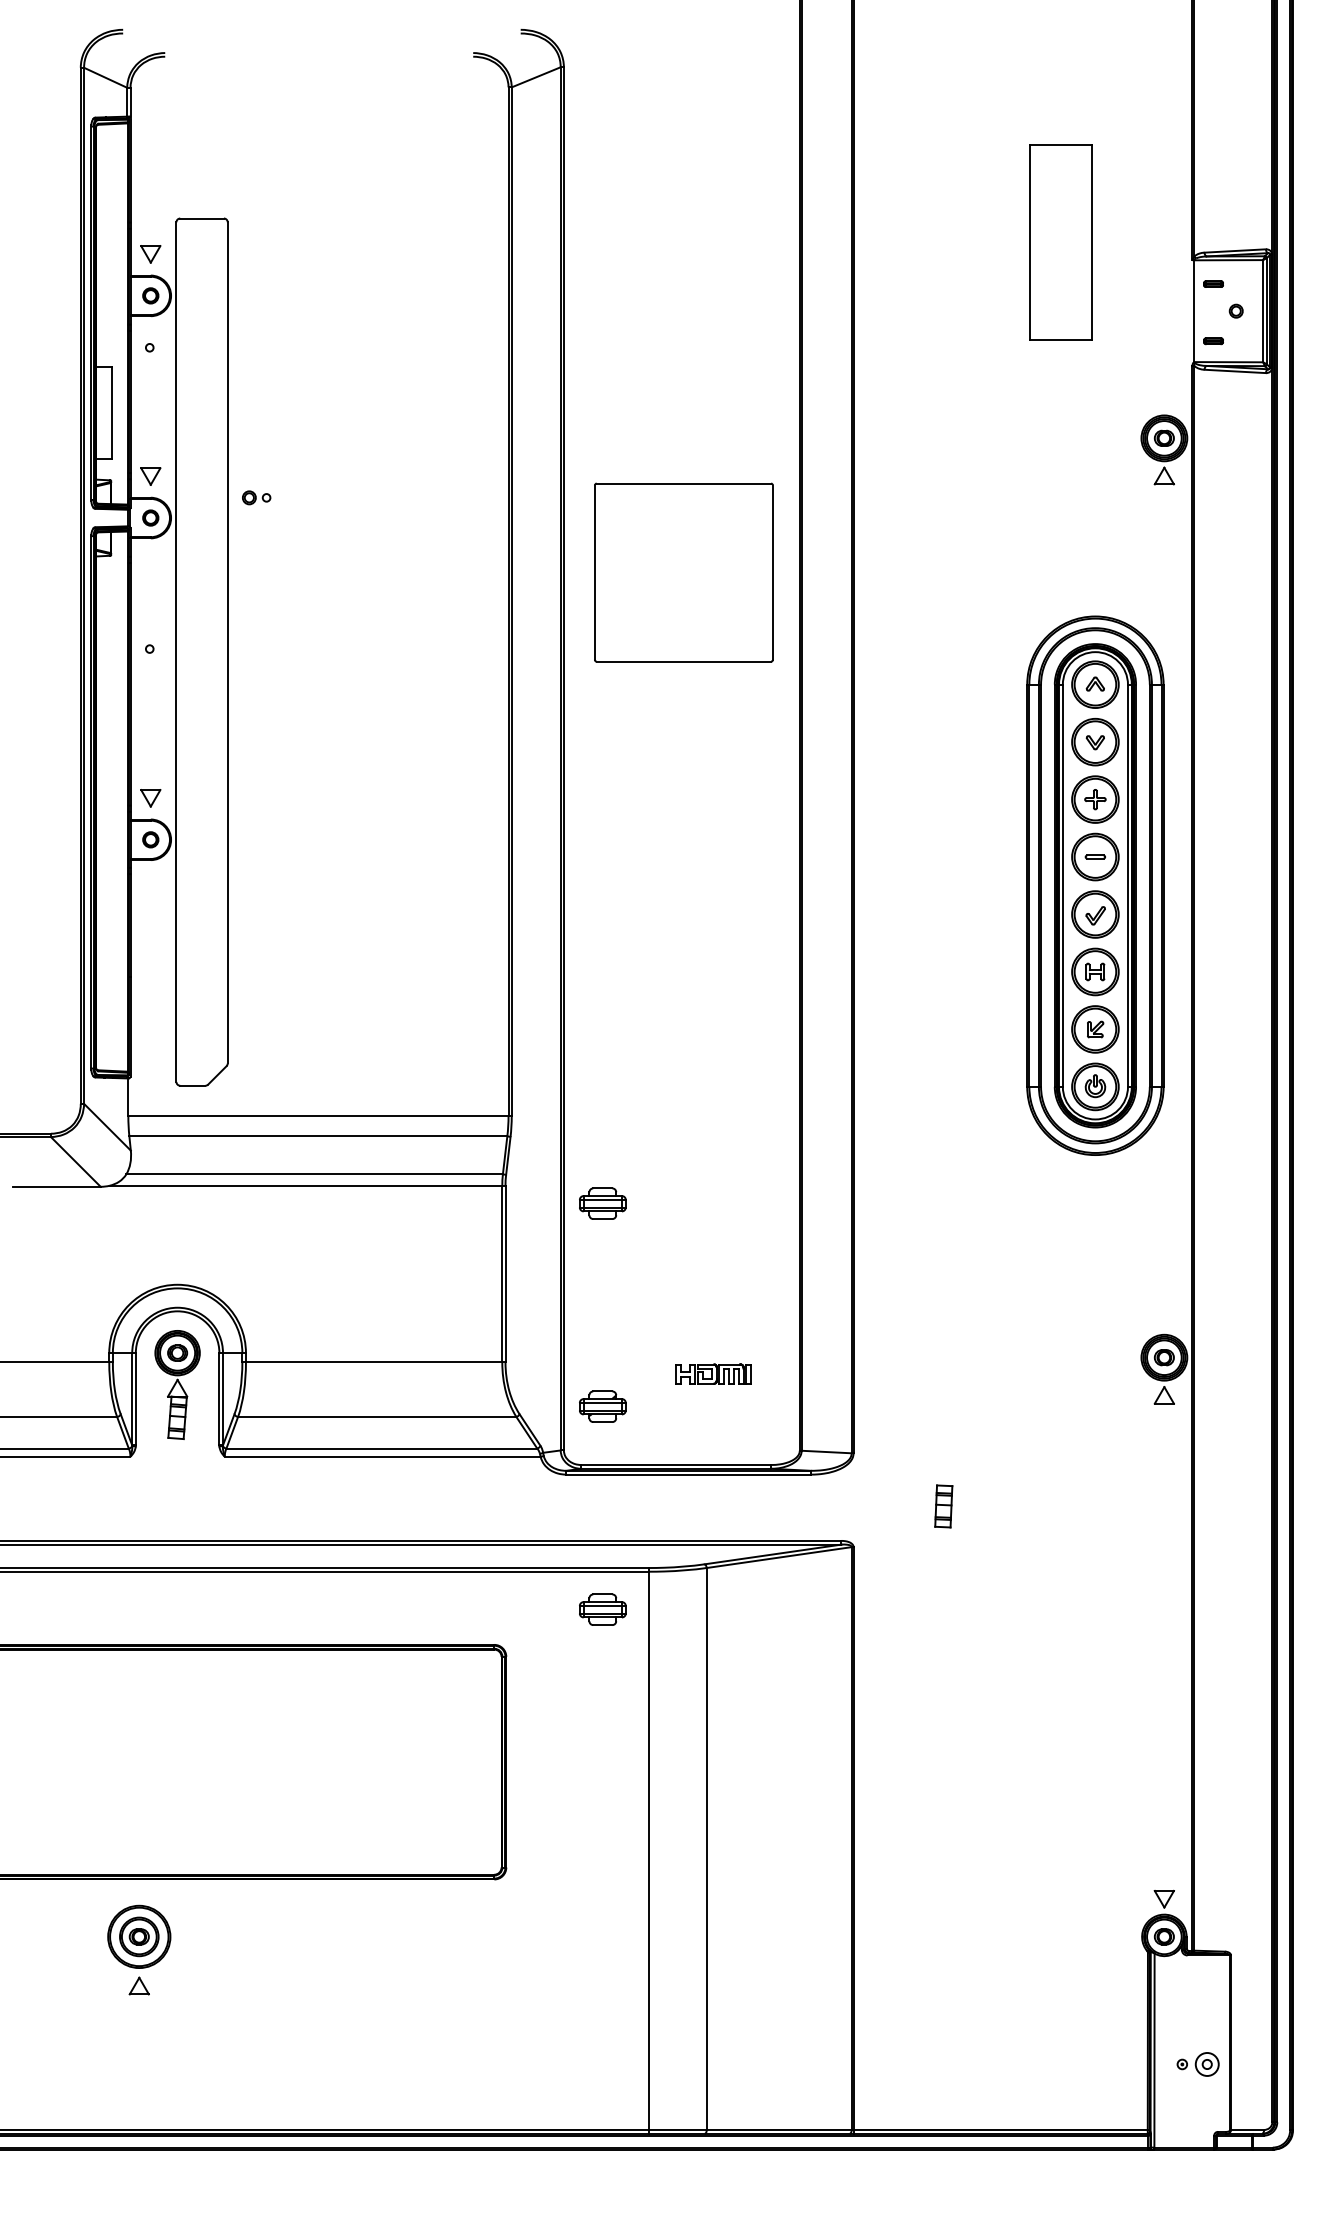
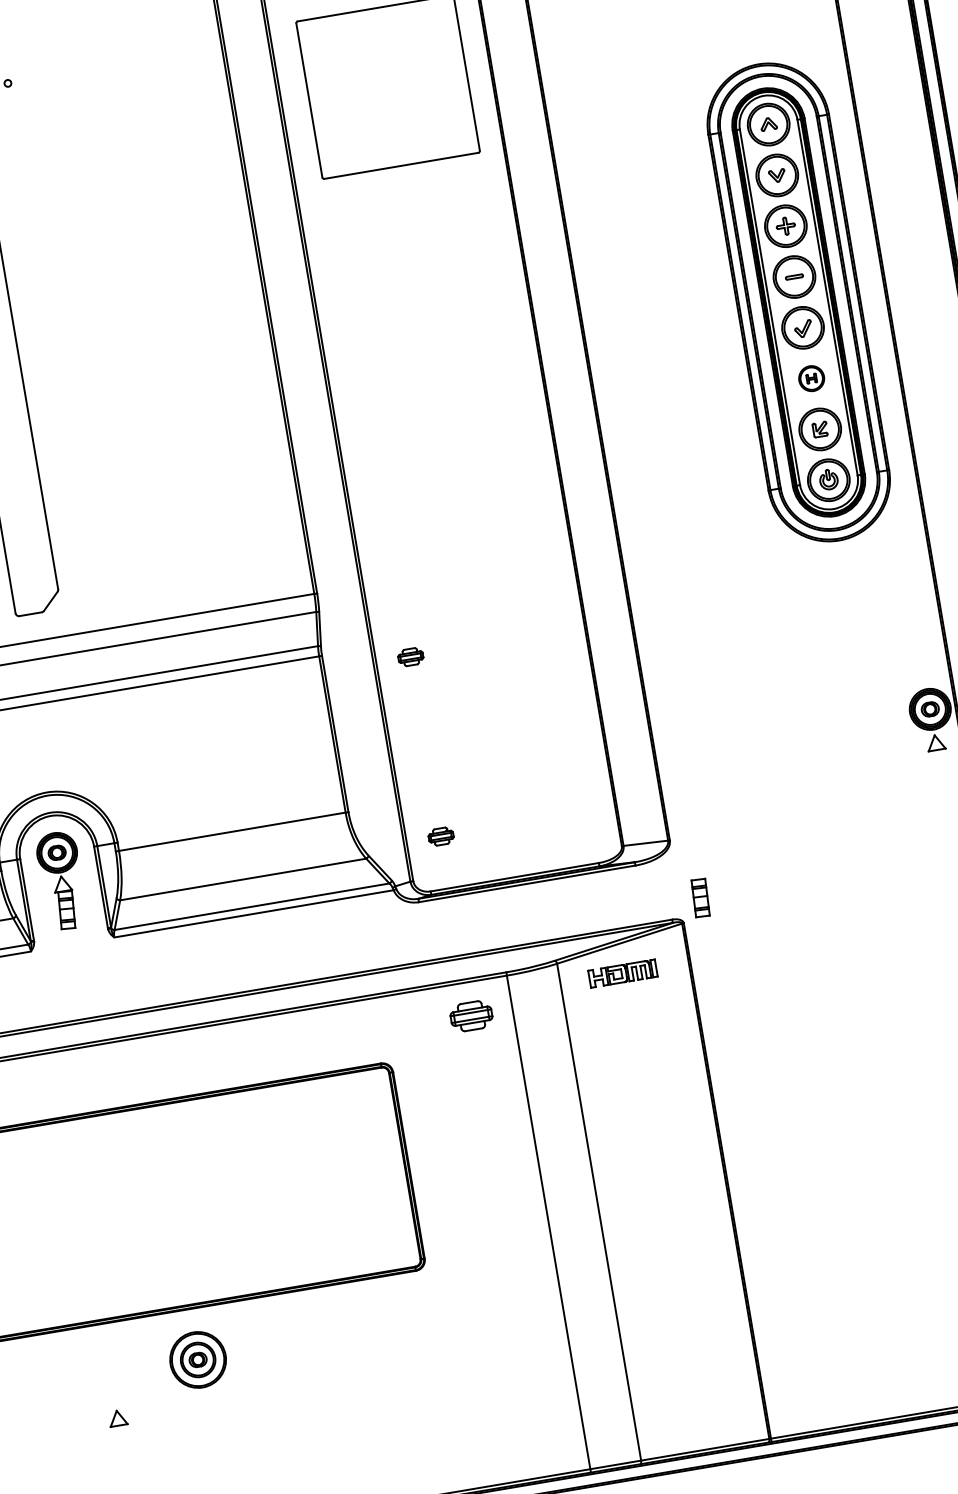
part: (1095, 971) -> (811, 378), size x0.6
part: (602, 1203) -> (410, 657), size x0.6
part: (713, 1373) -> (623, 973), moved
part: (602, 1406) -> (440, 836), size x0.6
part: (943, 1506) -> (700, 898), moved
part: (139, 1936) -> (198, 1359), moved

